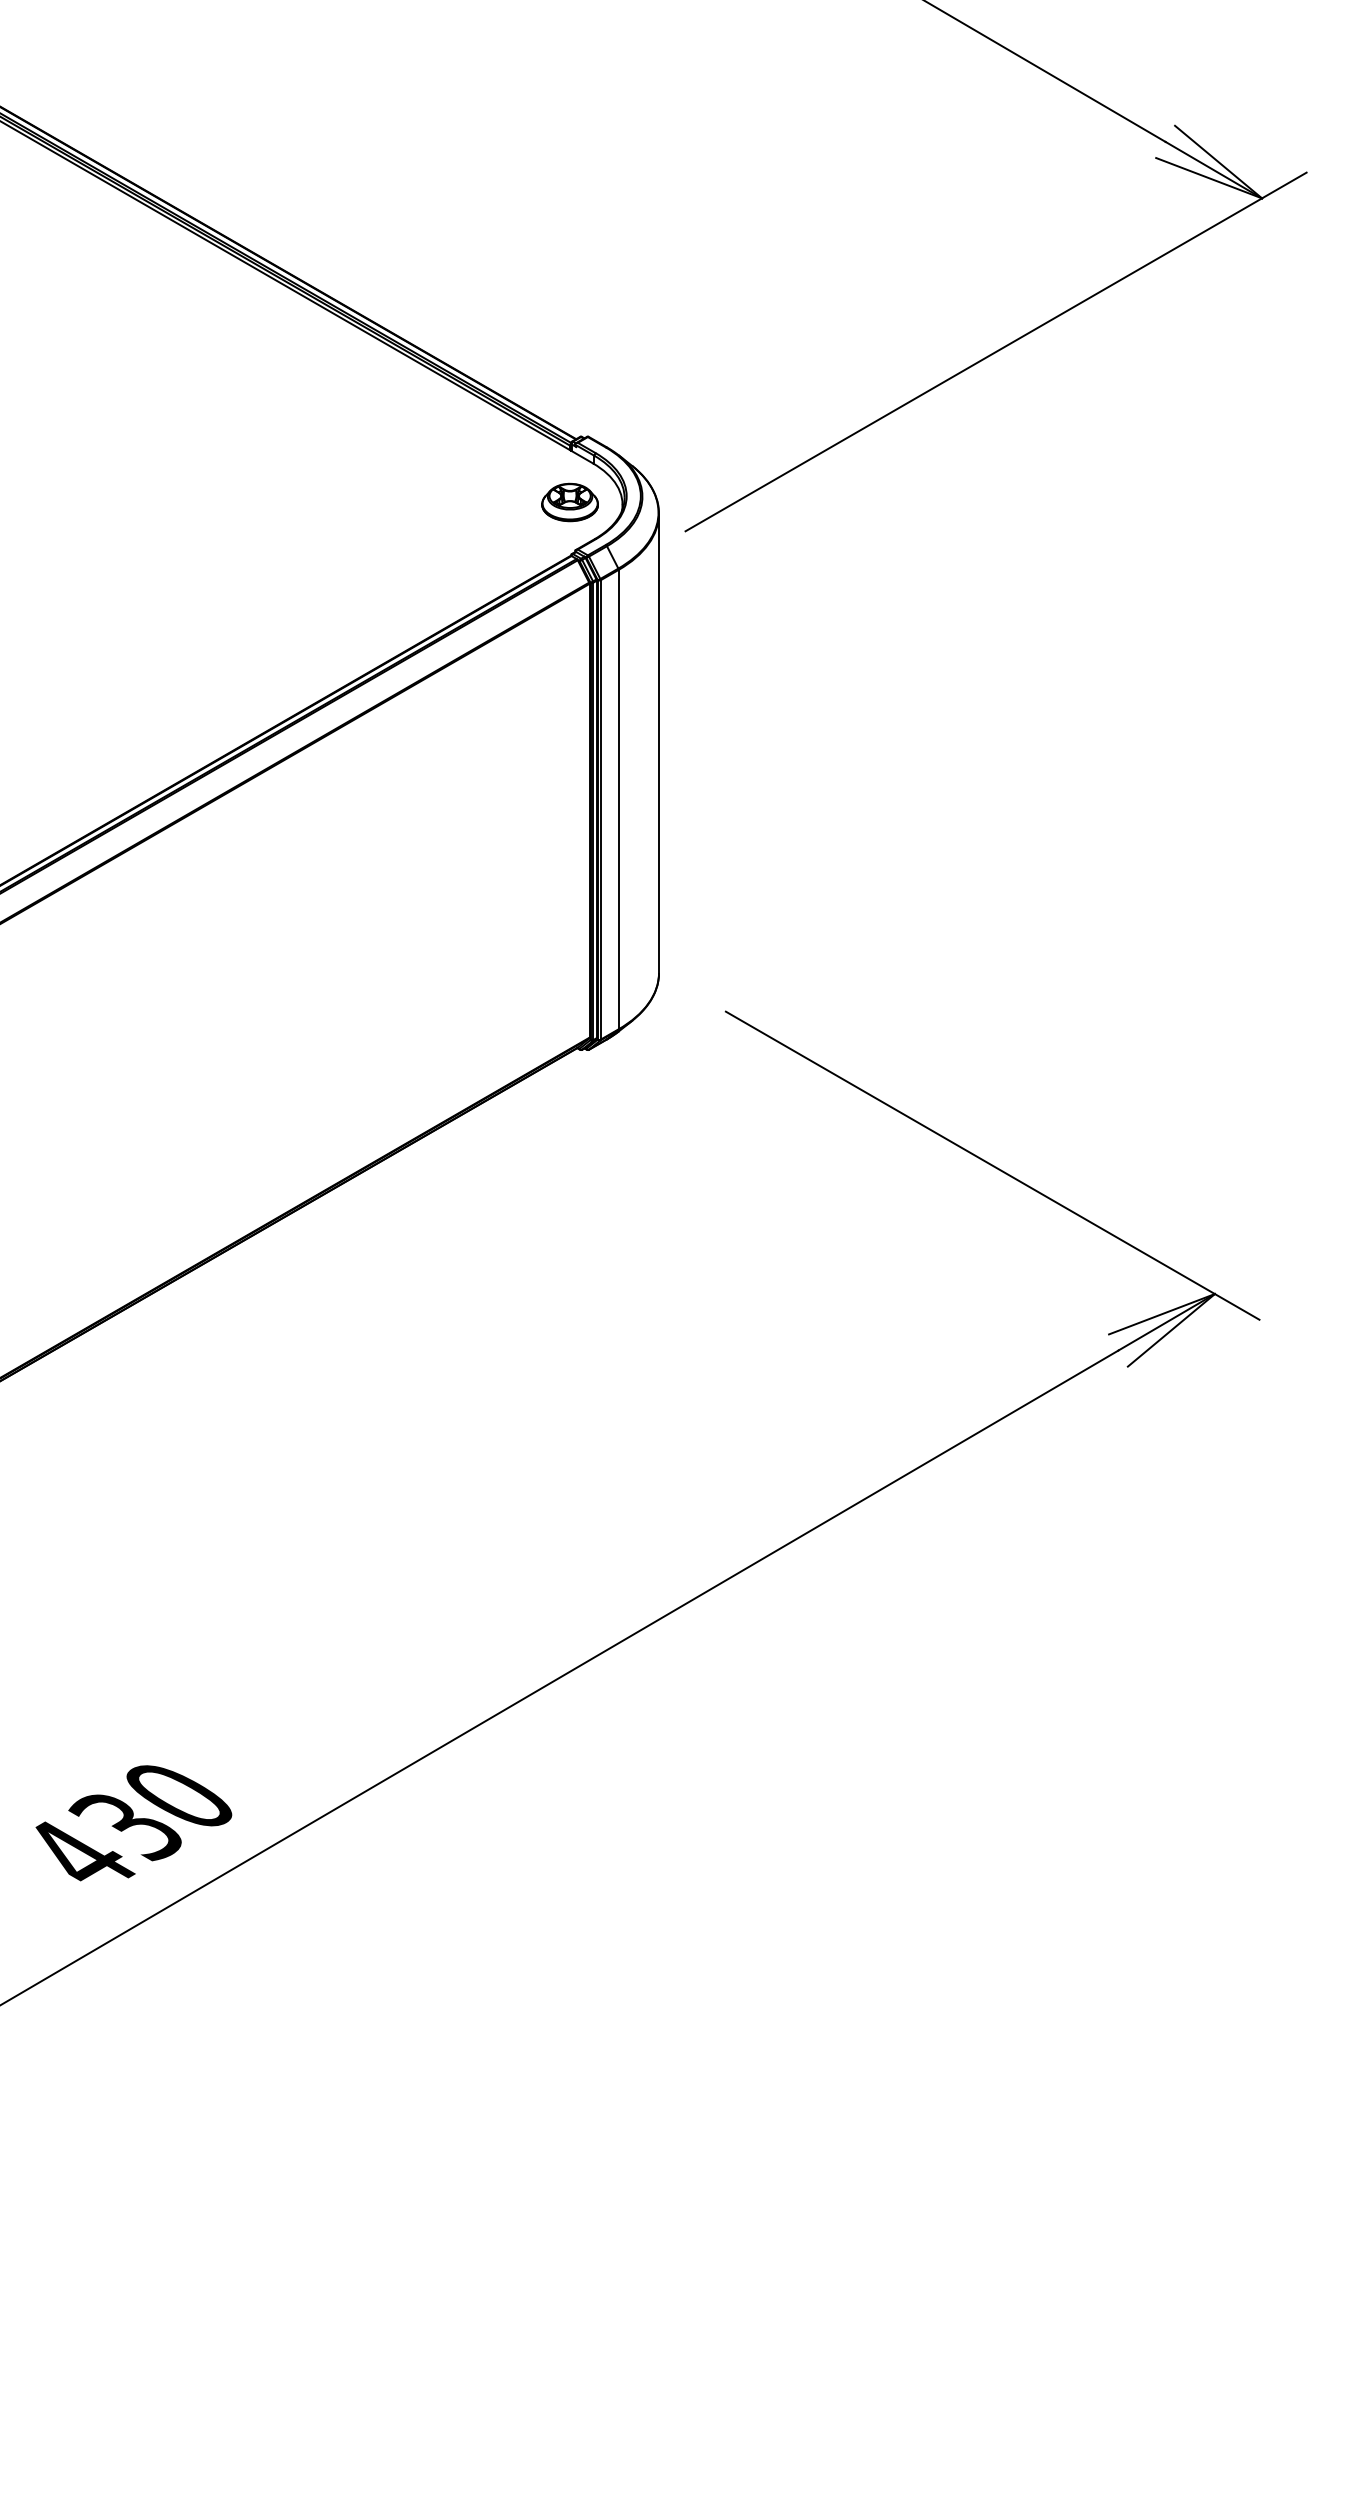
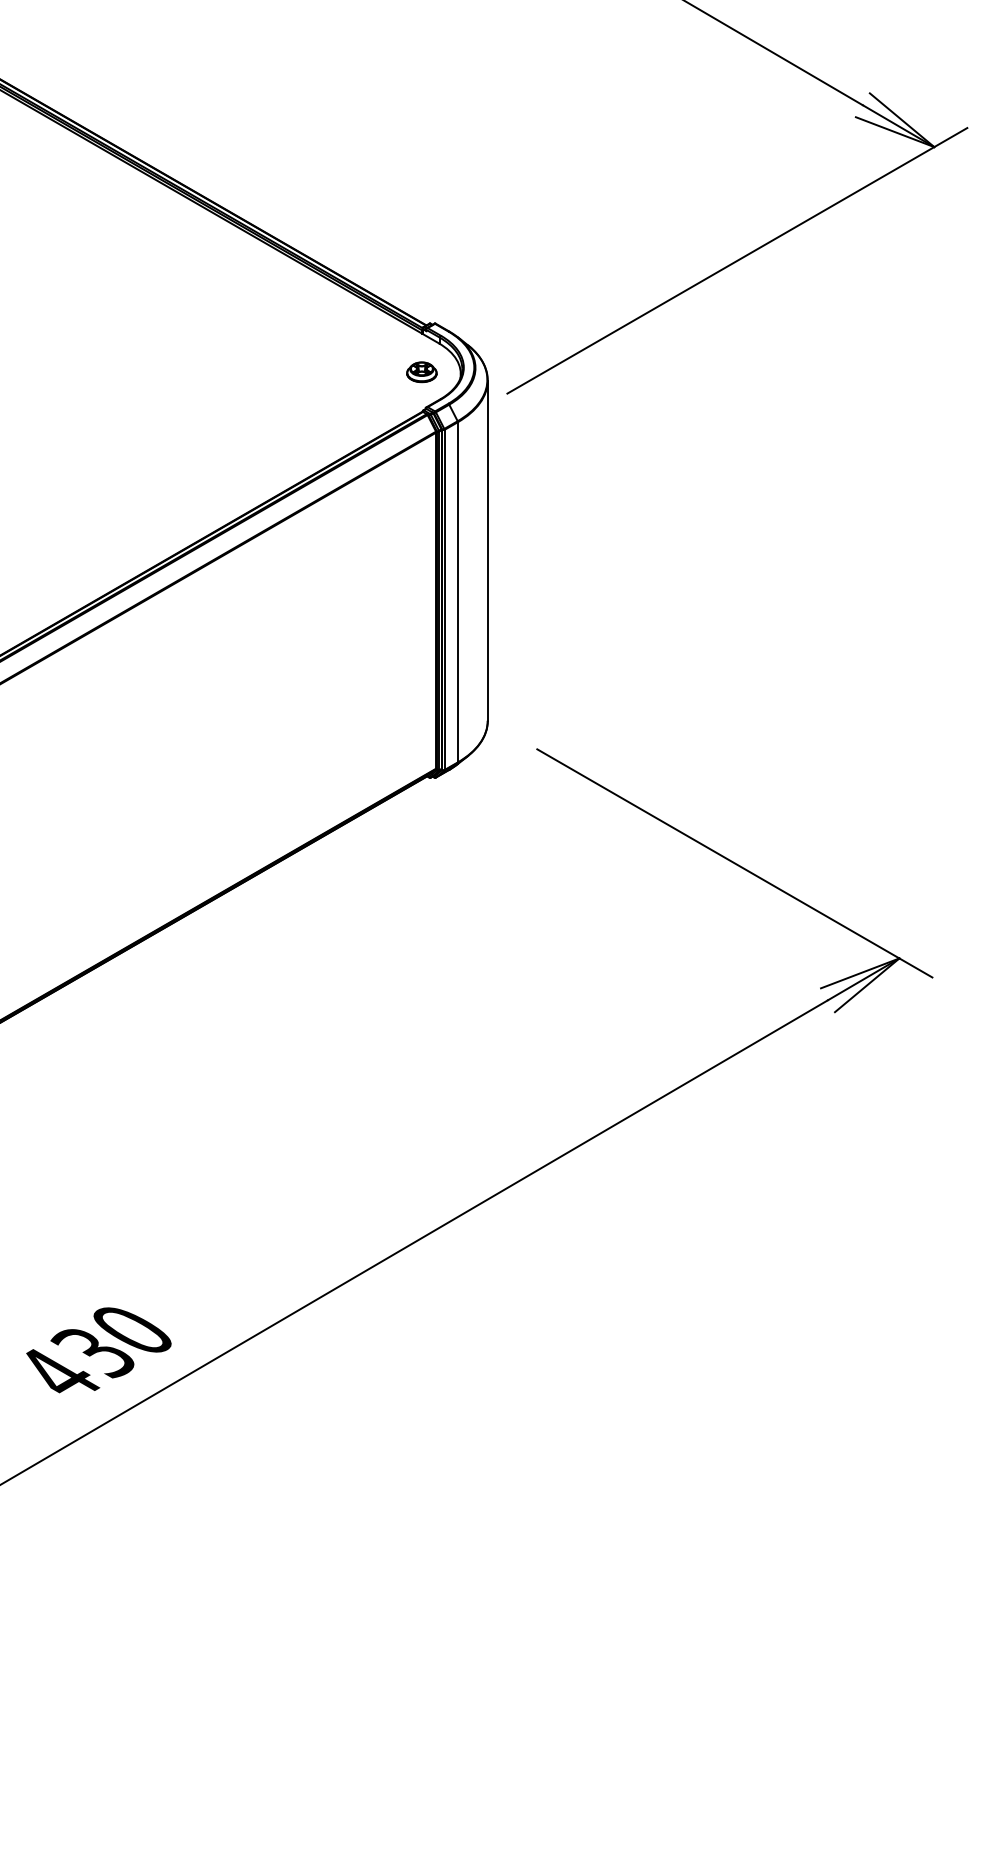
part: (569, 502) -> (421, 372), size x0.71

